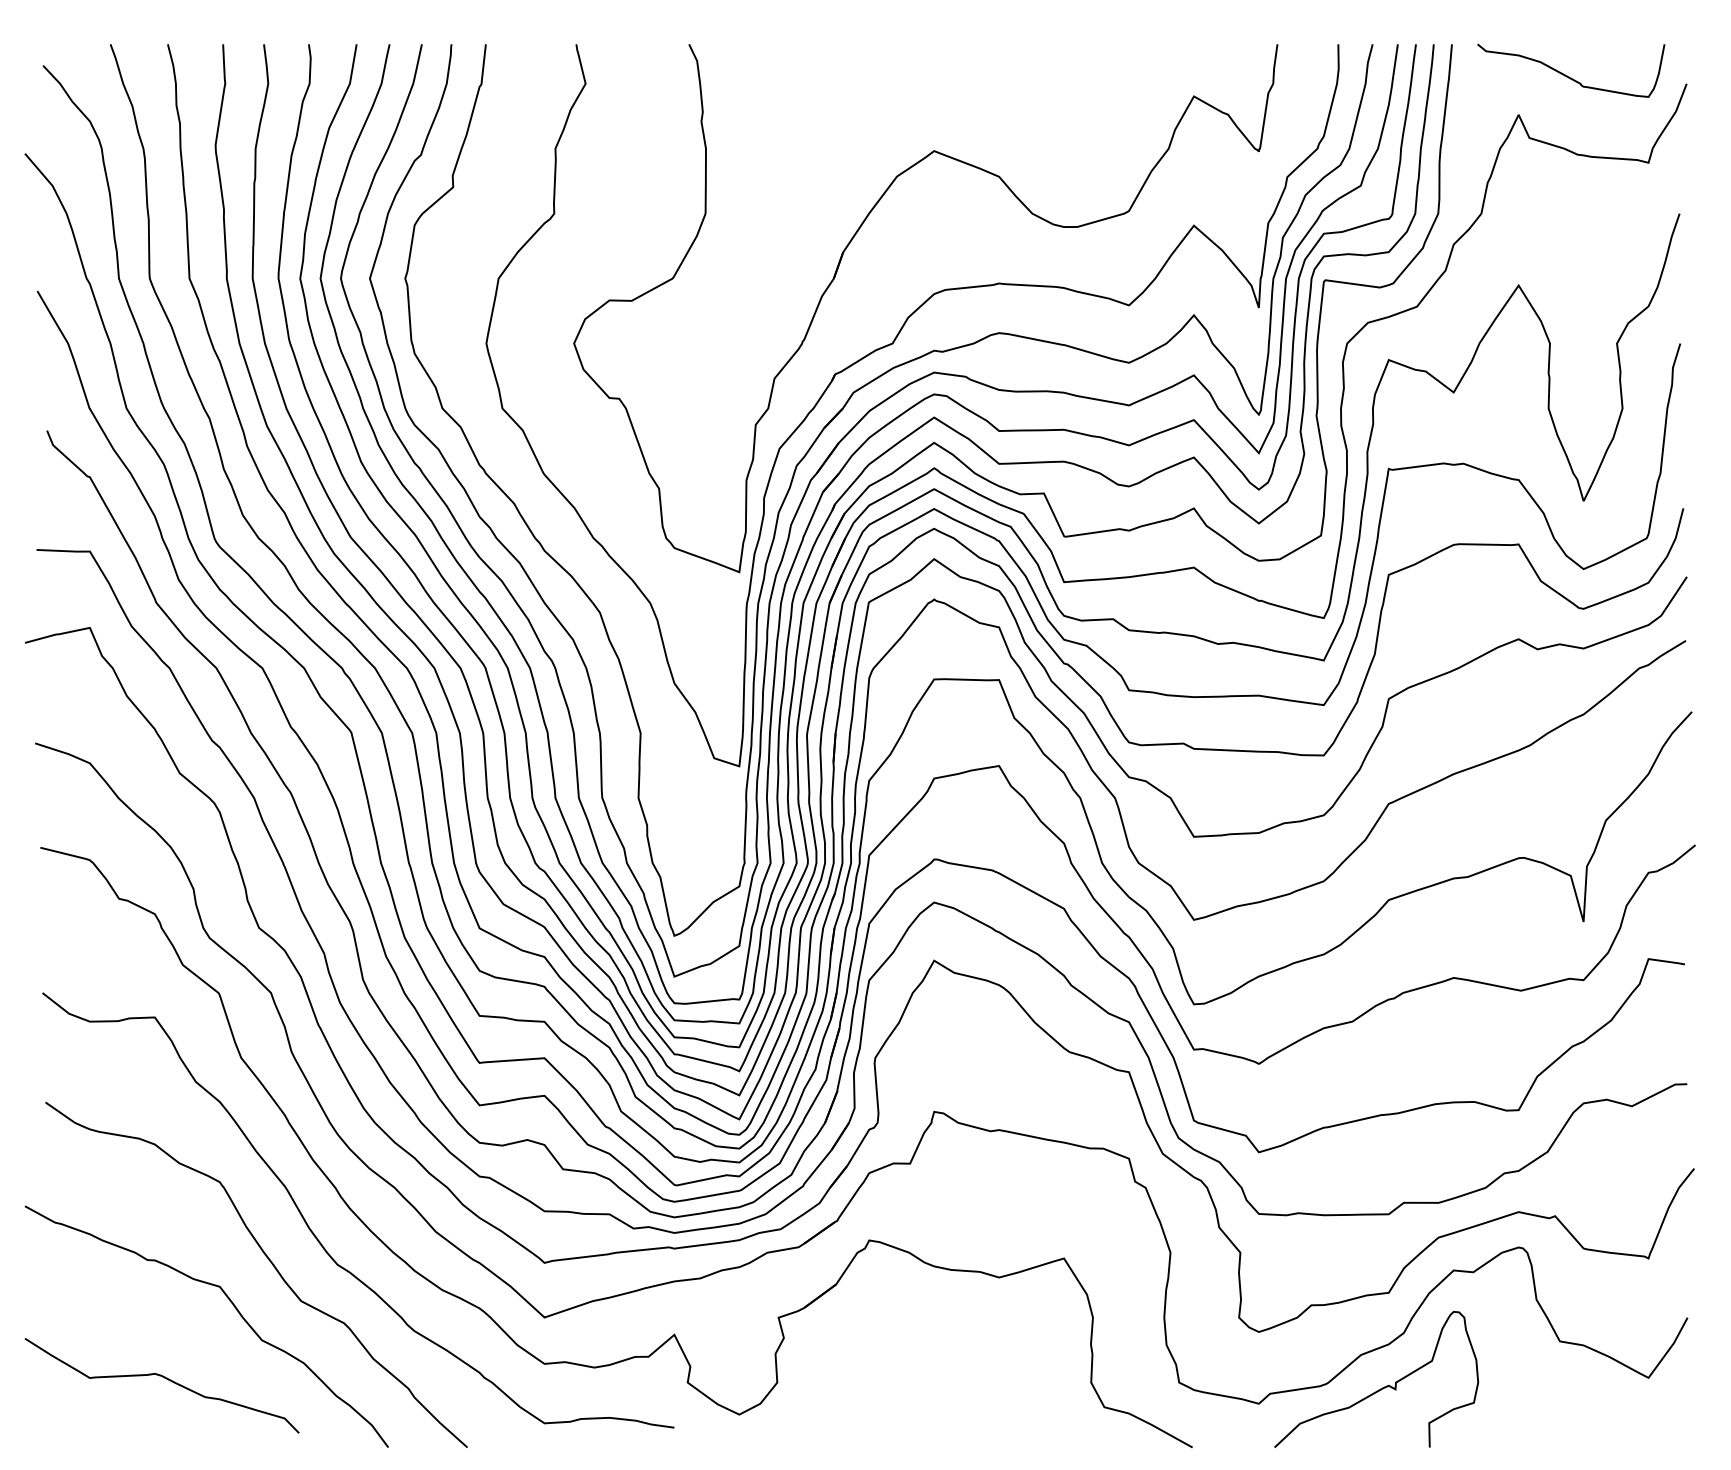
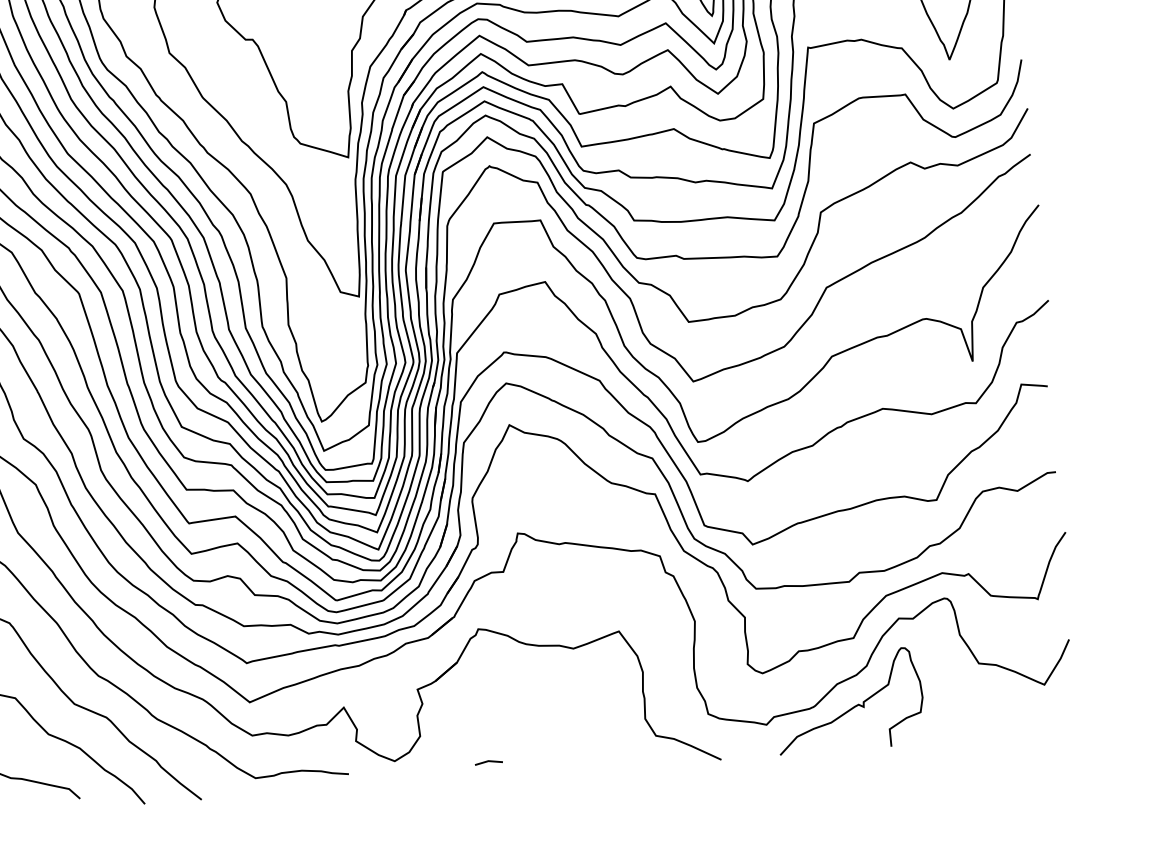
line: (869, 1425) -> (488, 761), added

